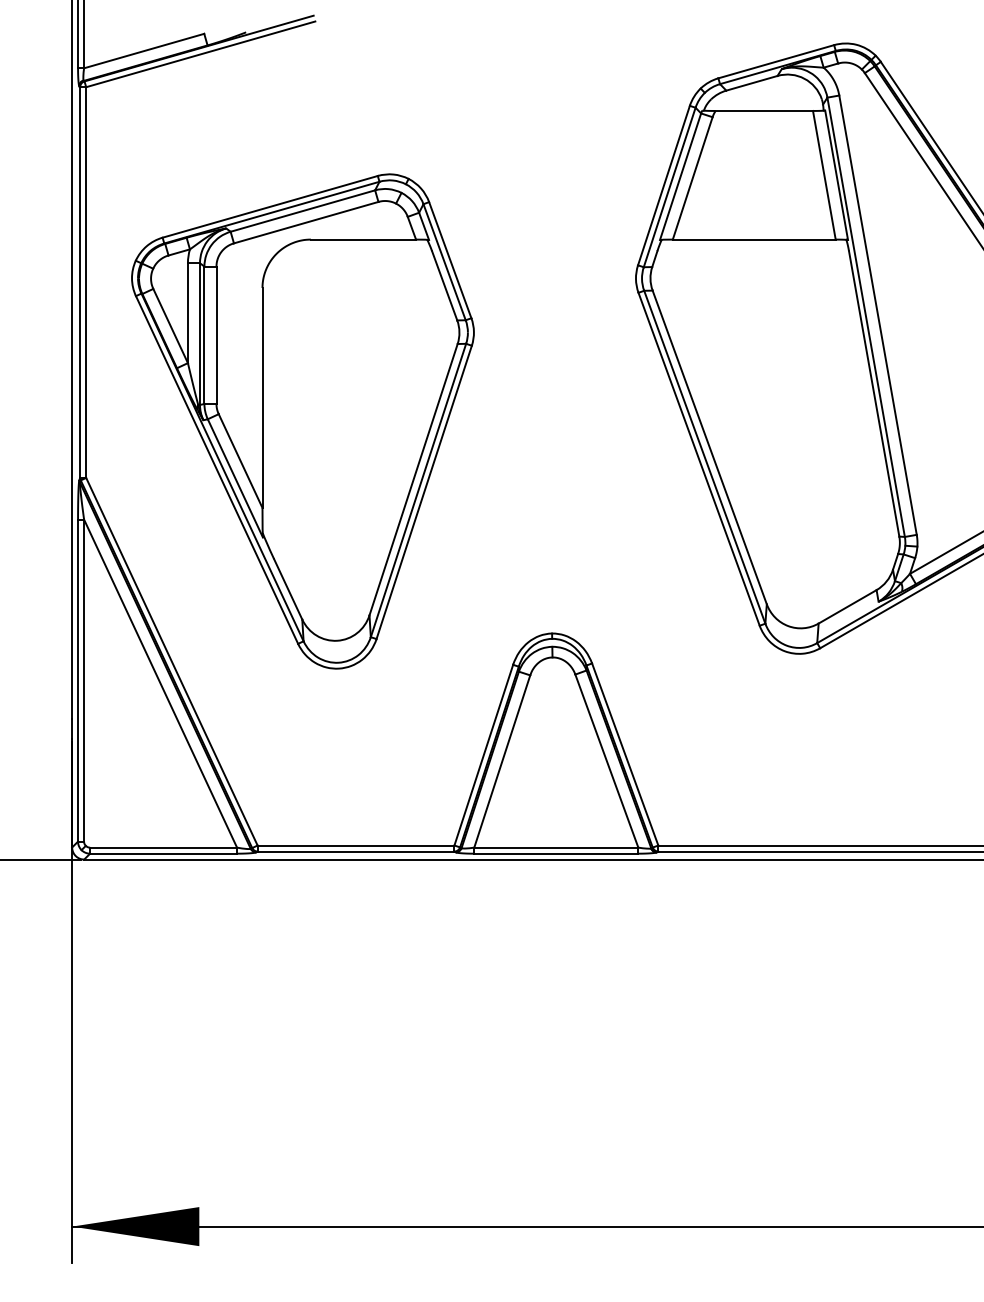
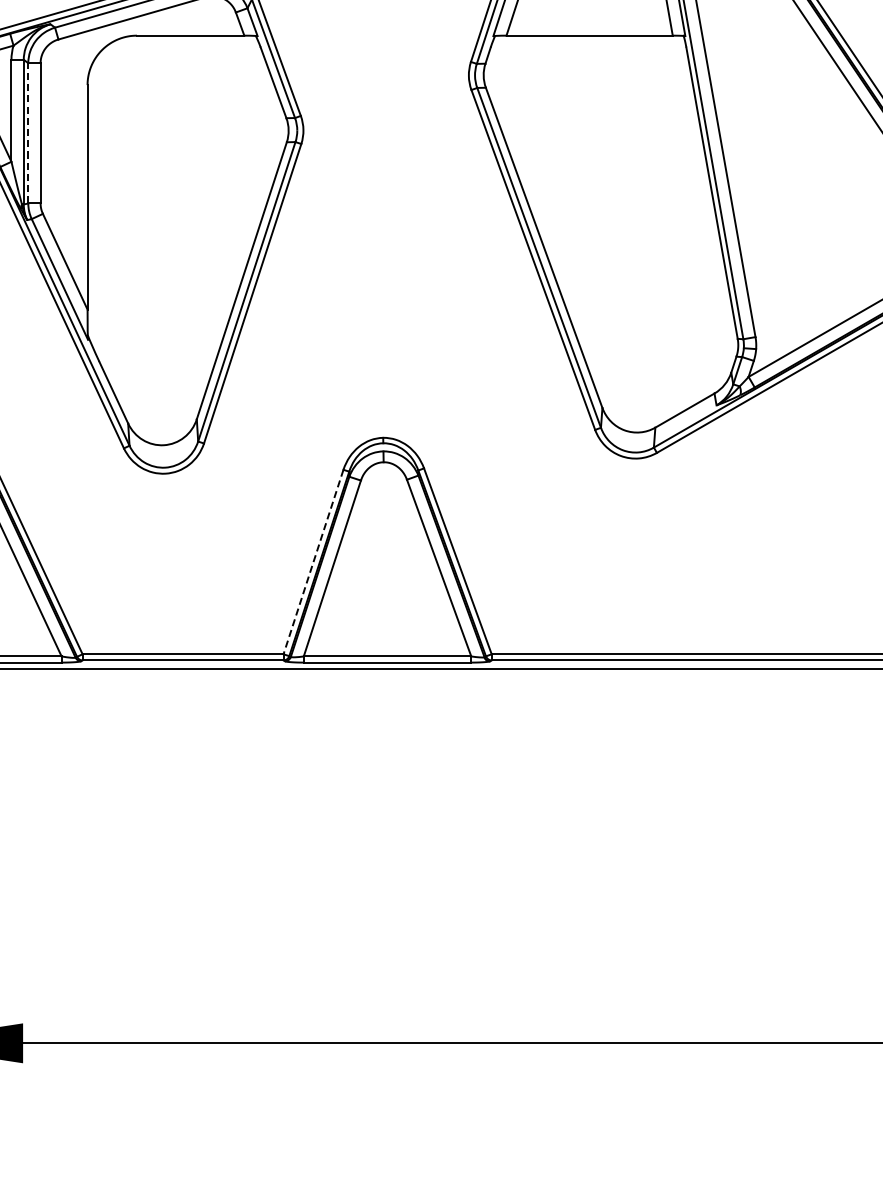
line: (204, 335) -> (28, 133), solid -> dashed
line: (483, 755) -> (313, 562), solid -> dashed

